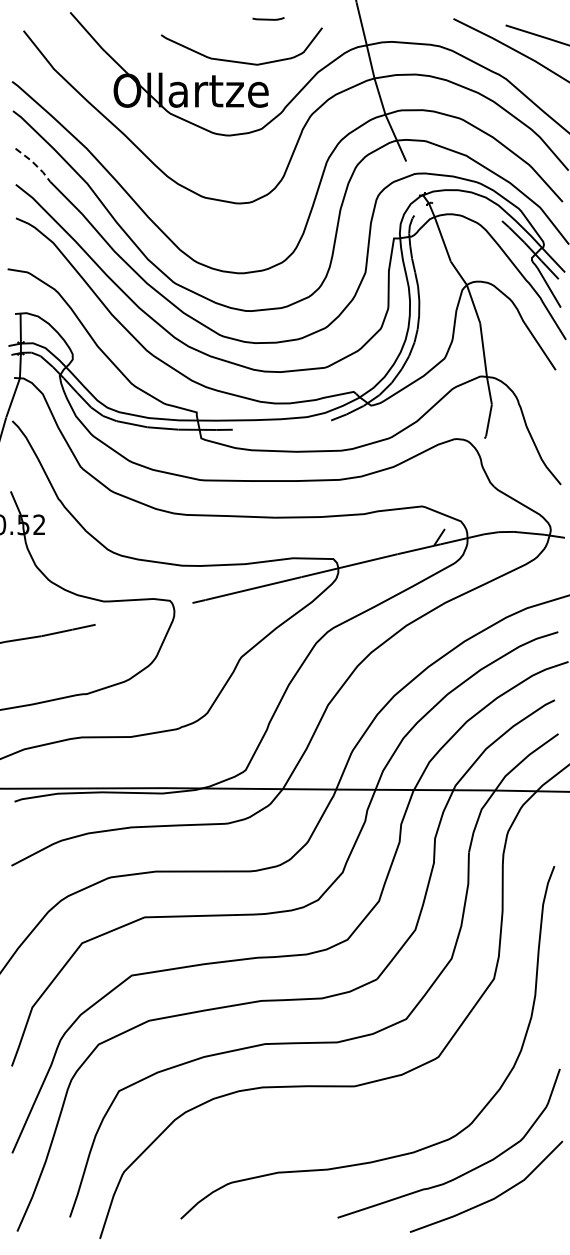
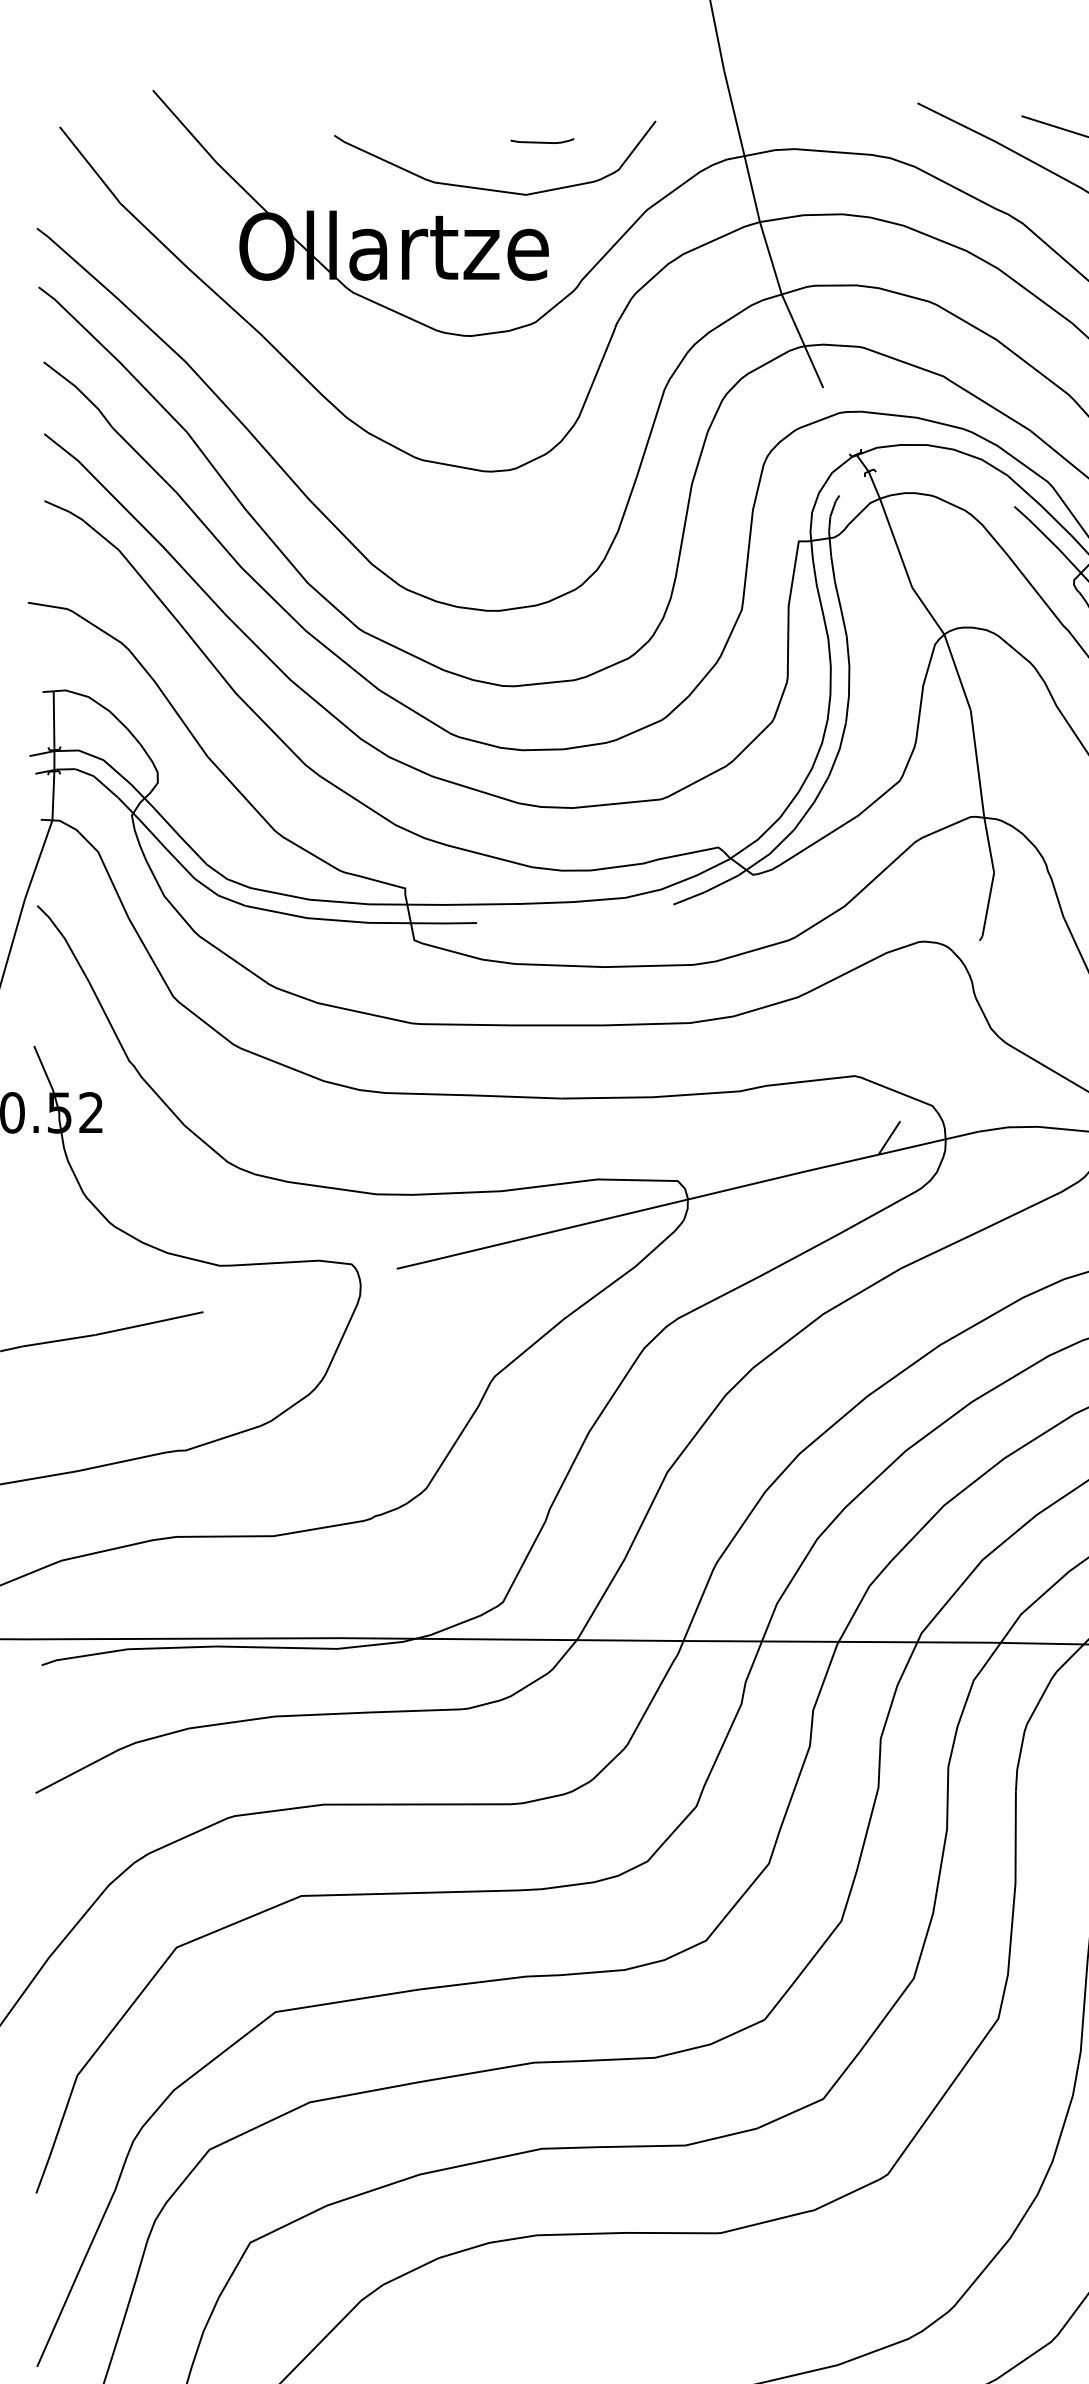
line: (268, 18) -> (542, 140), moved
line: (34, 163) -> (81, 391), dashed -> solid

